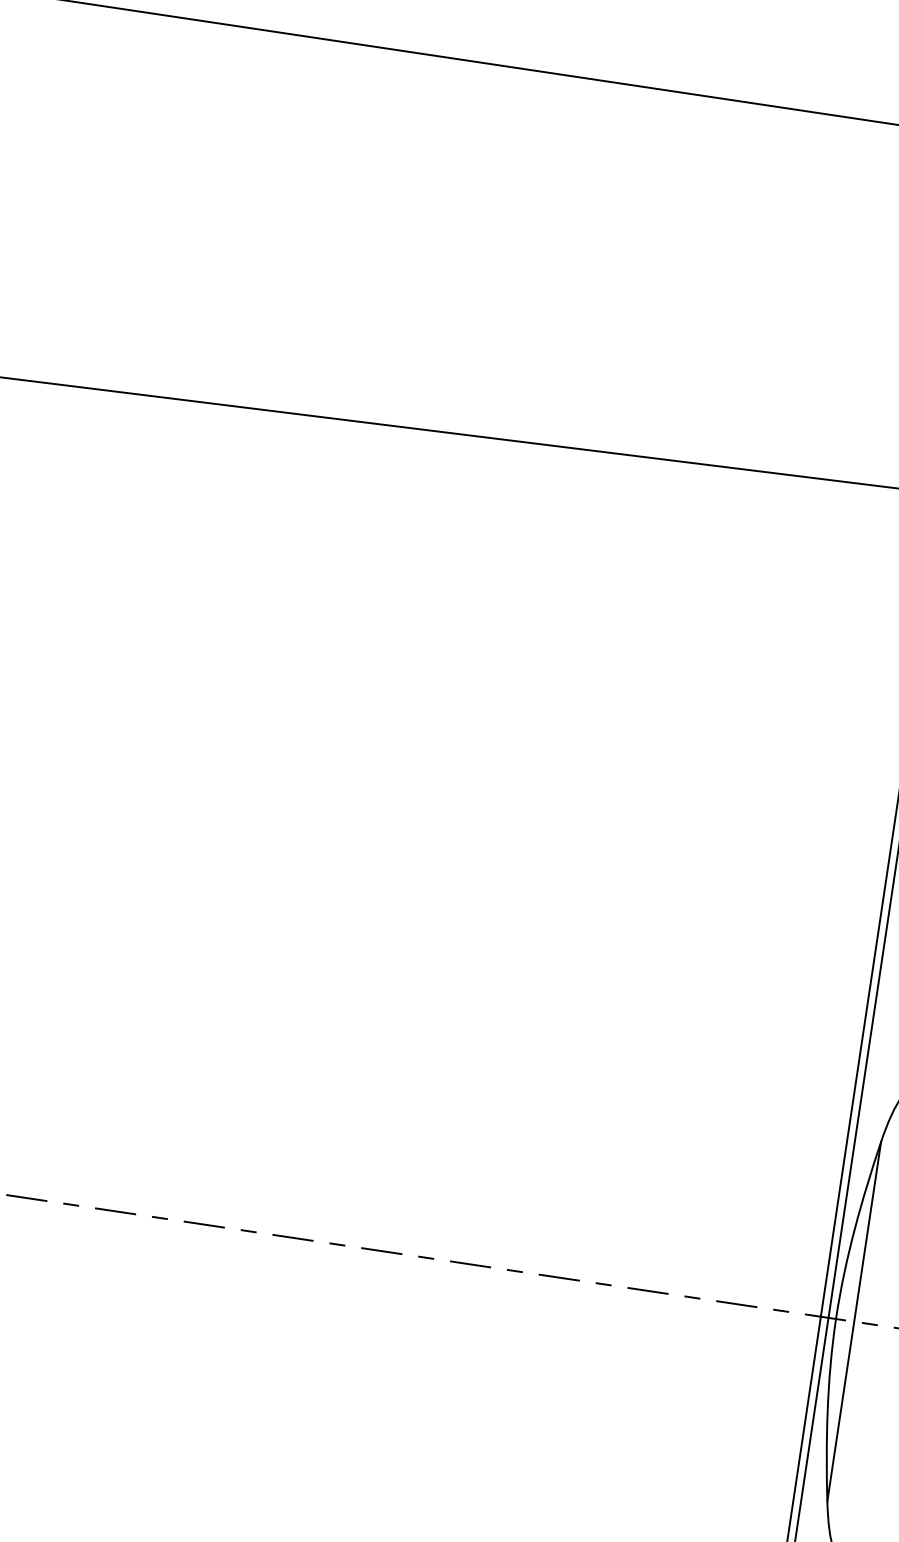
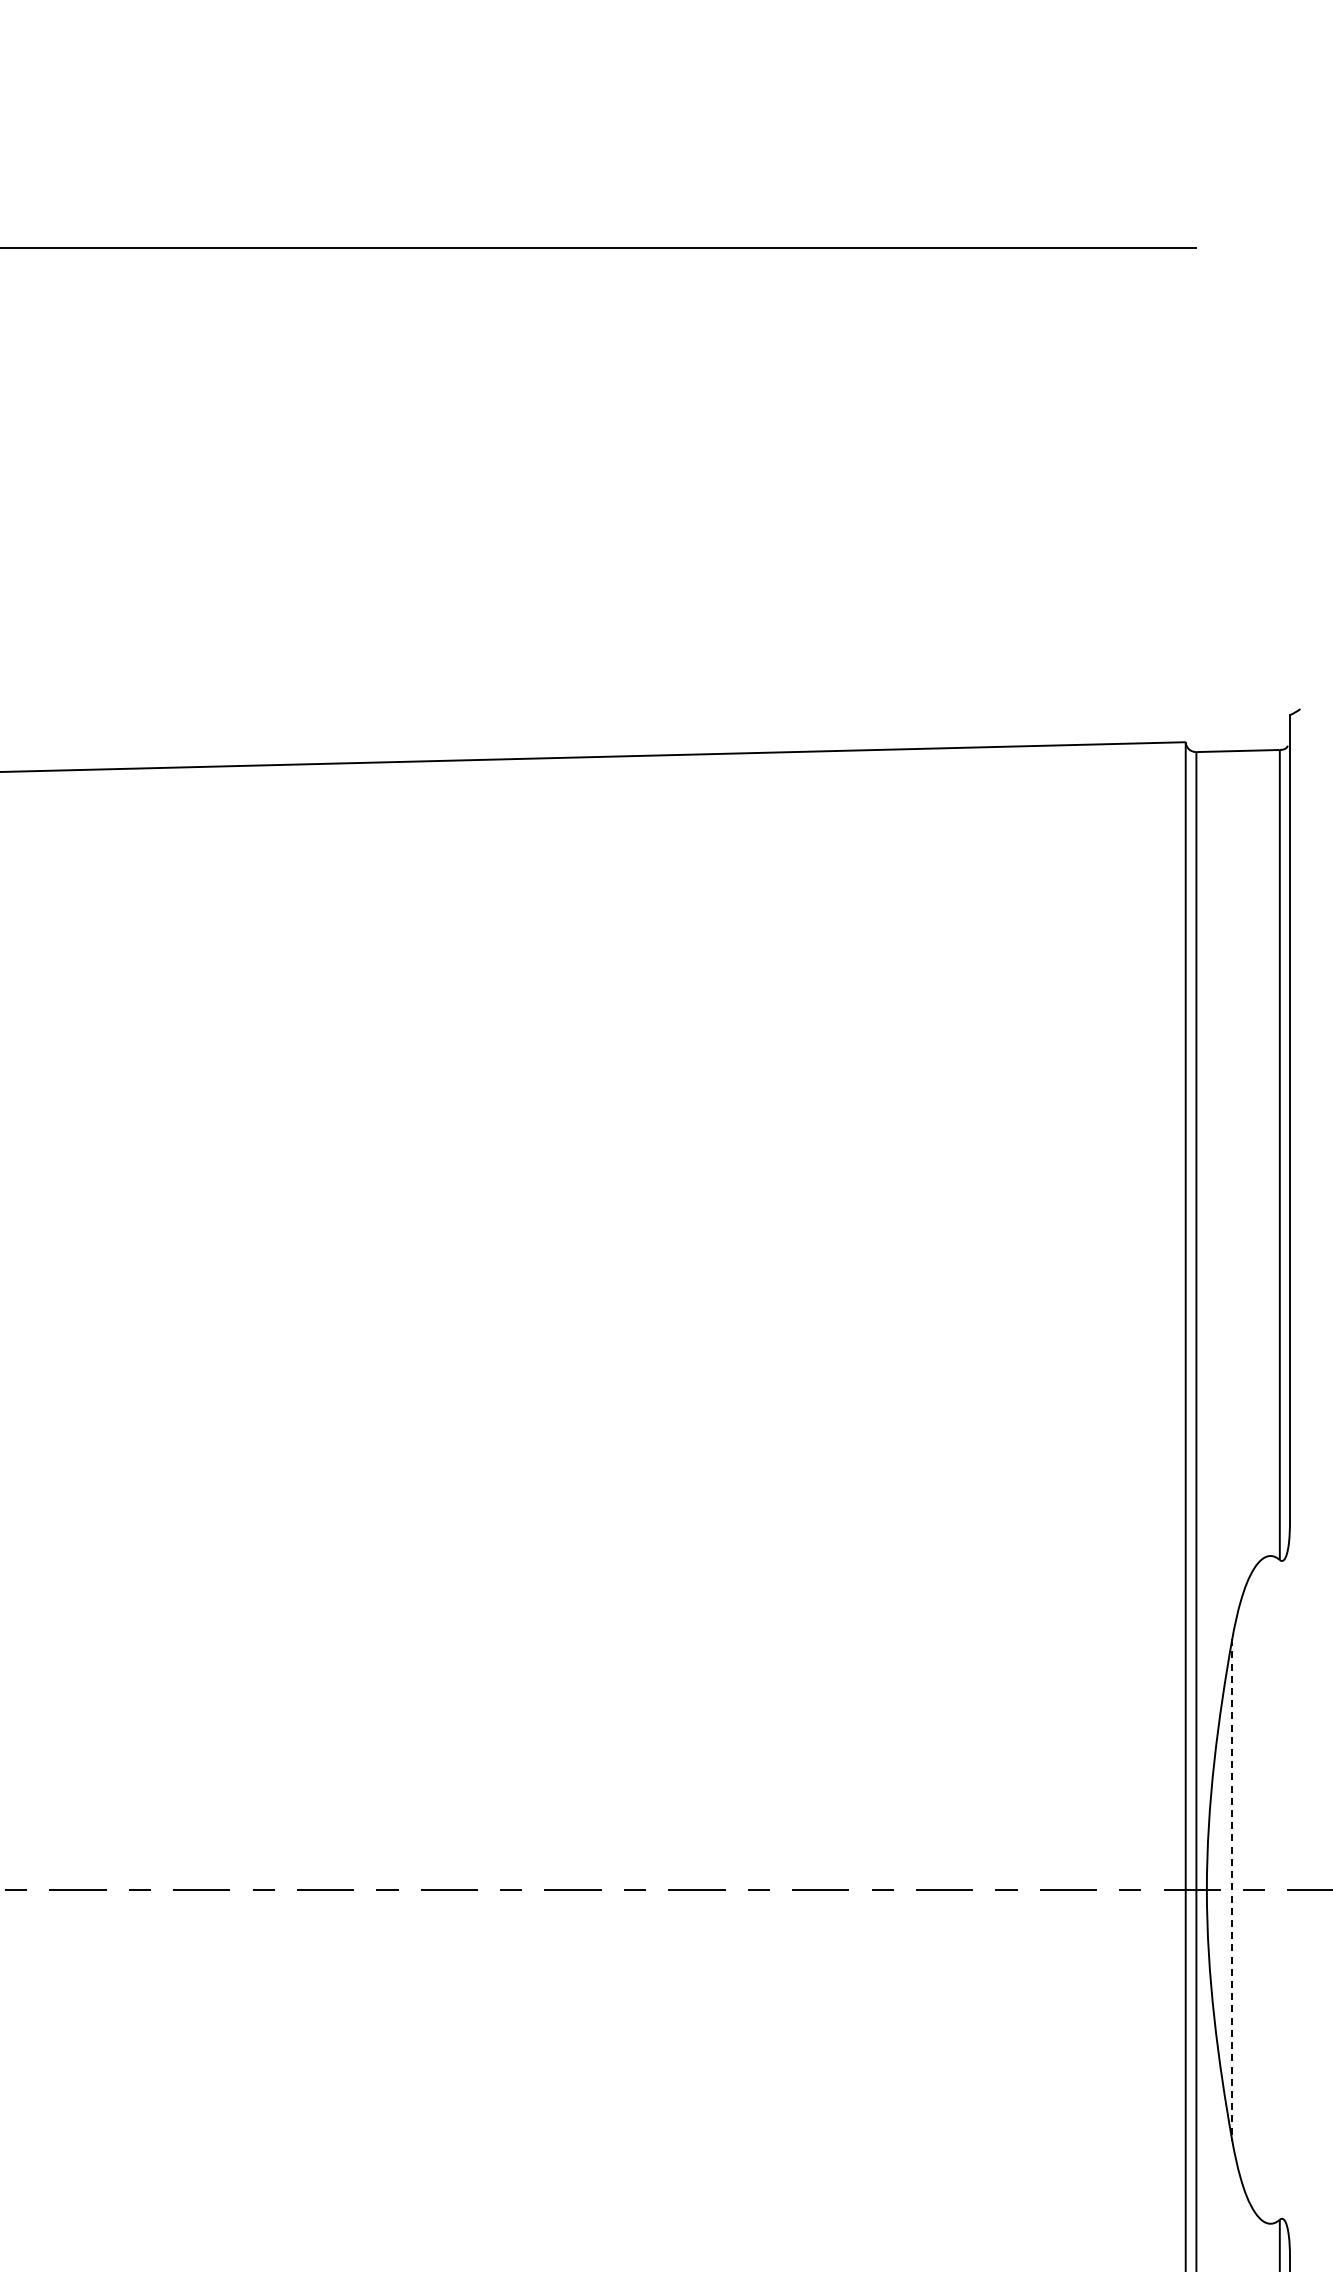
line: (854, 1321) -> (1232, 1889), solid -> dashed

